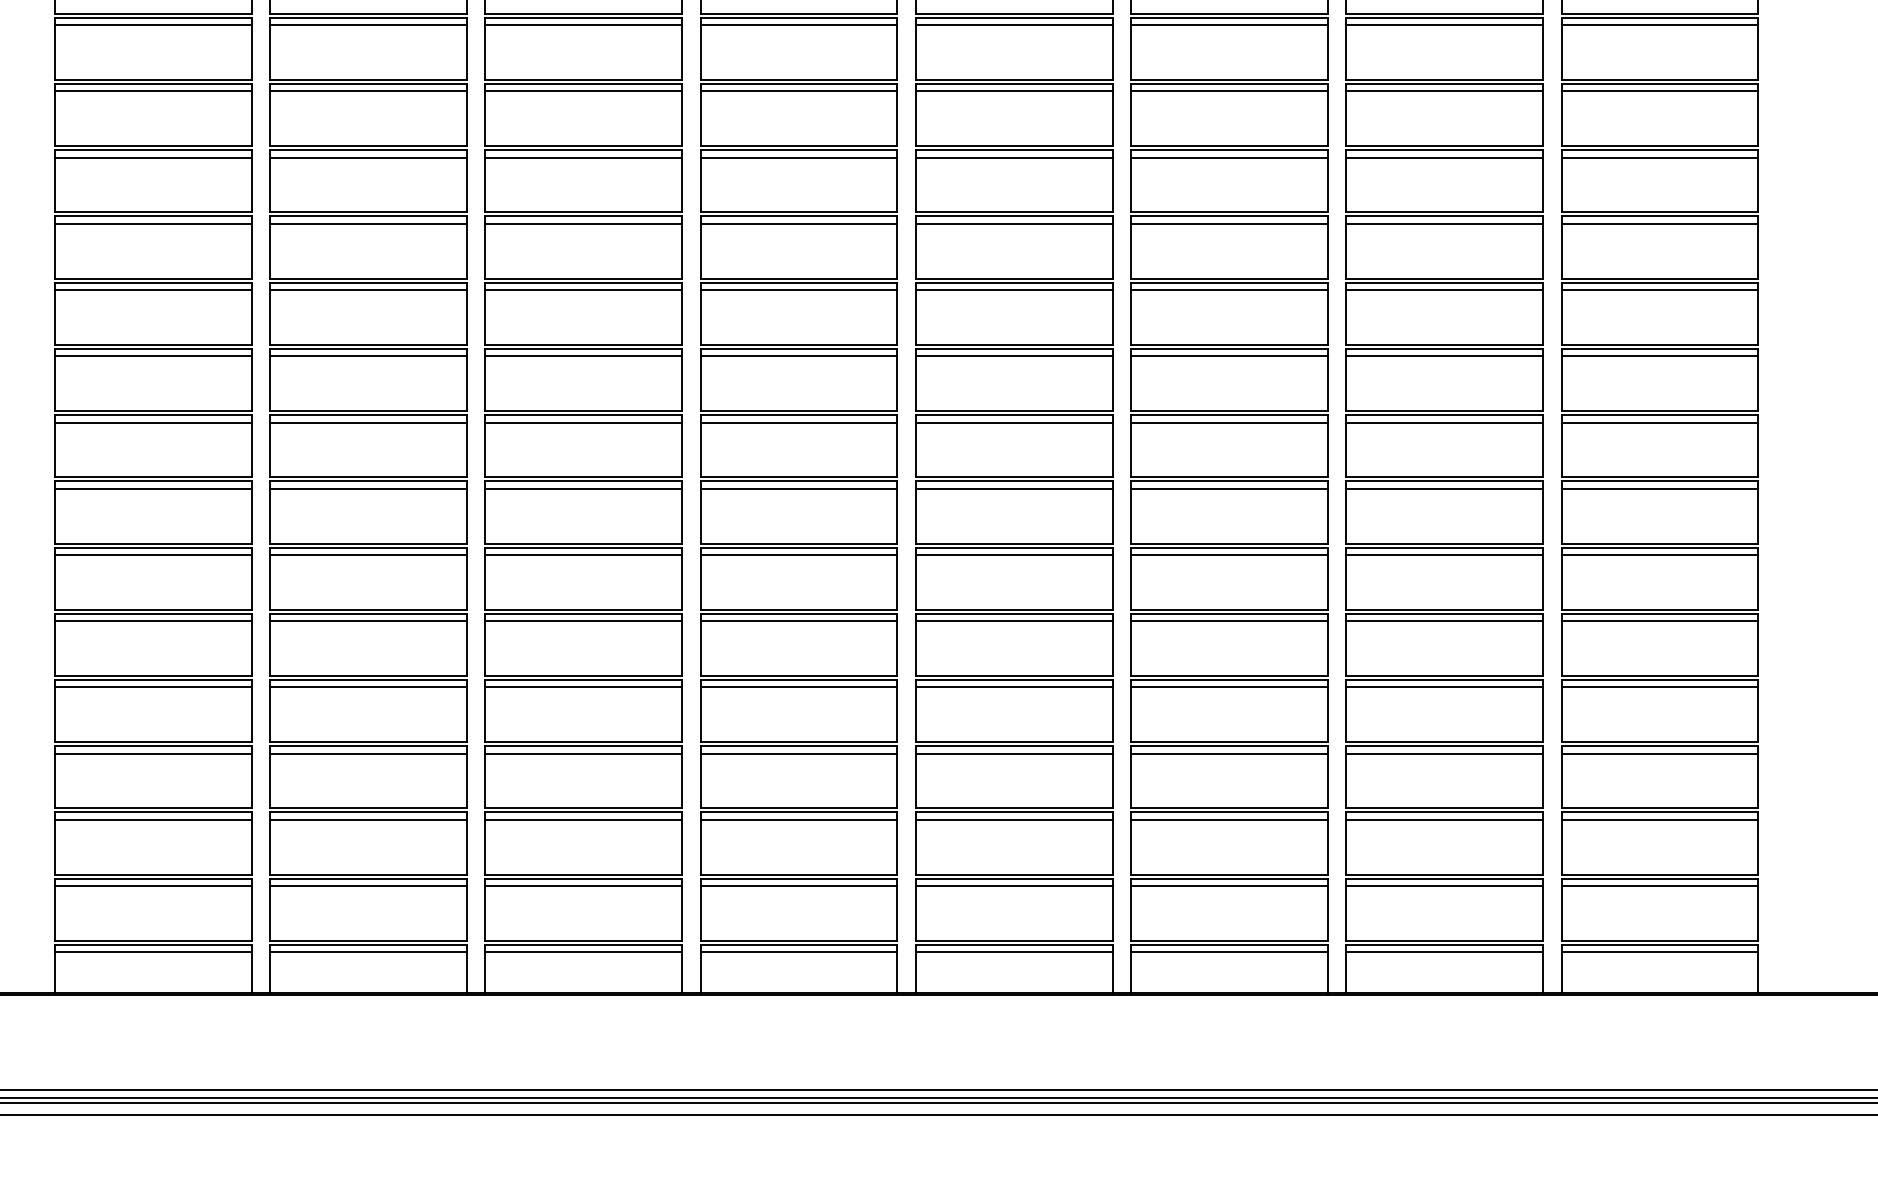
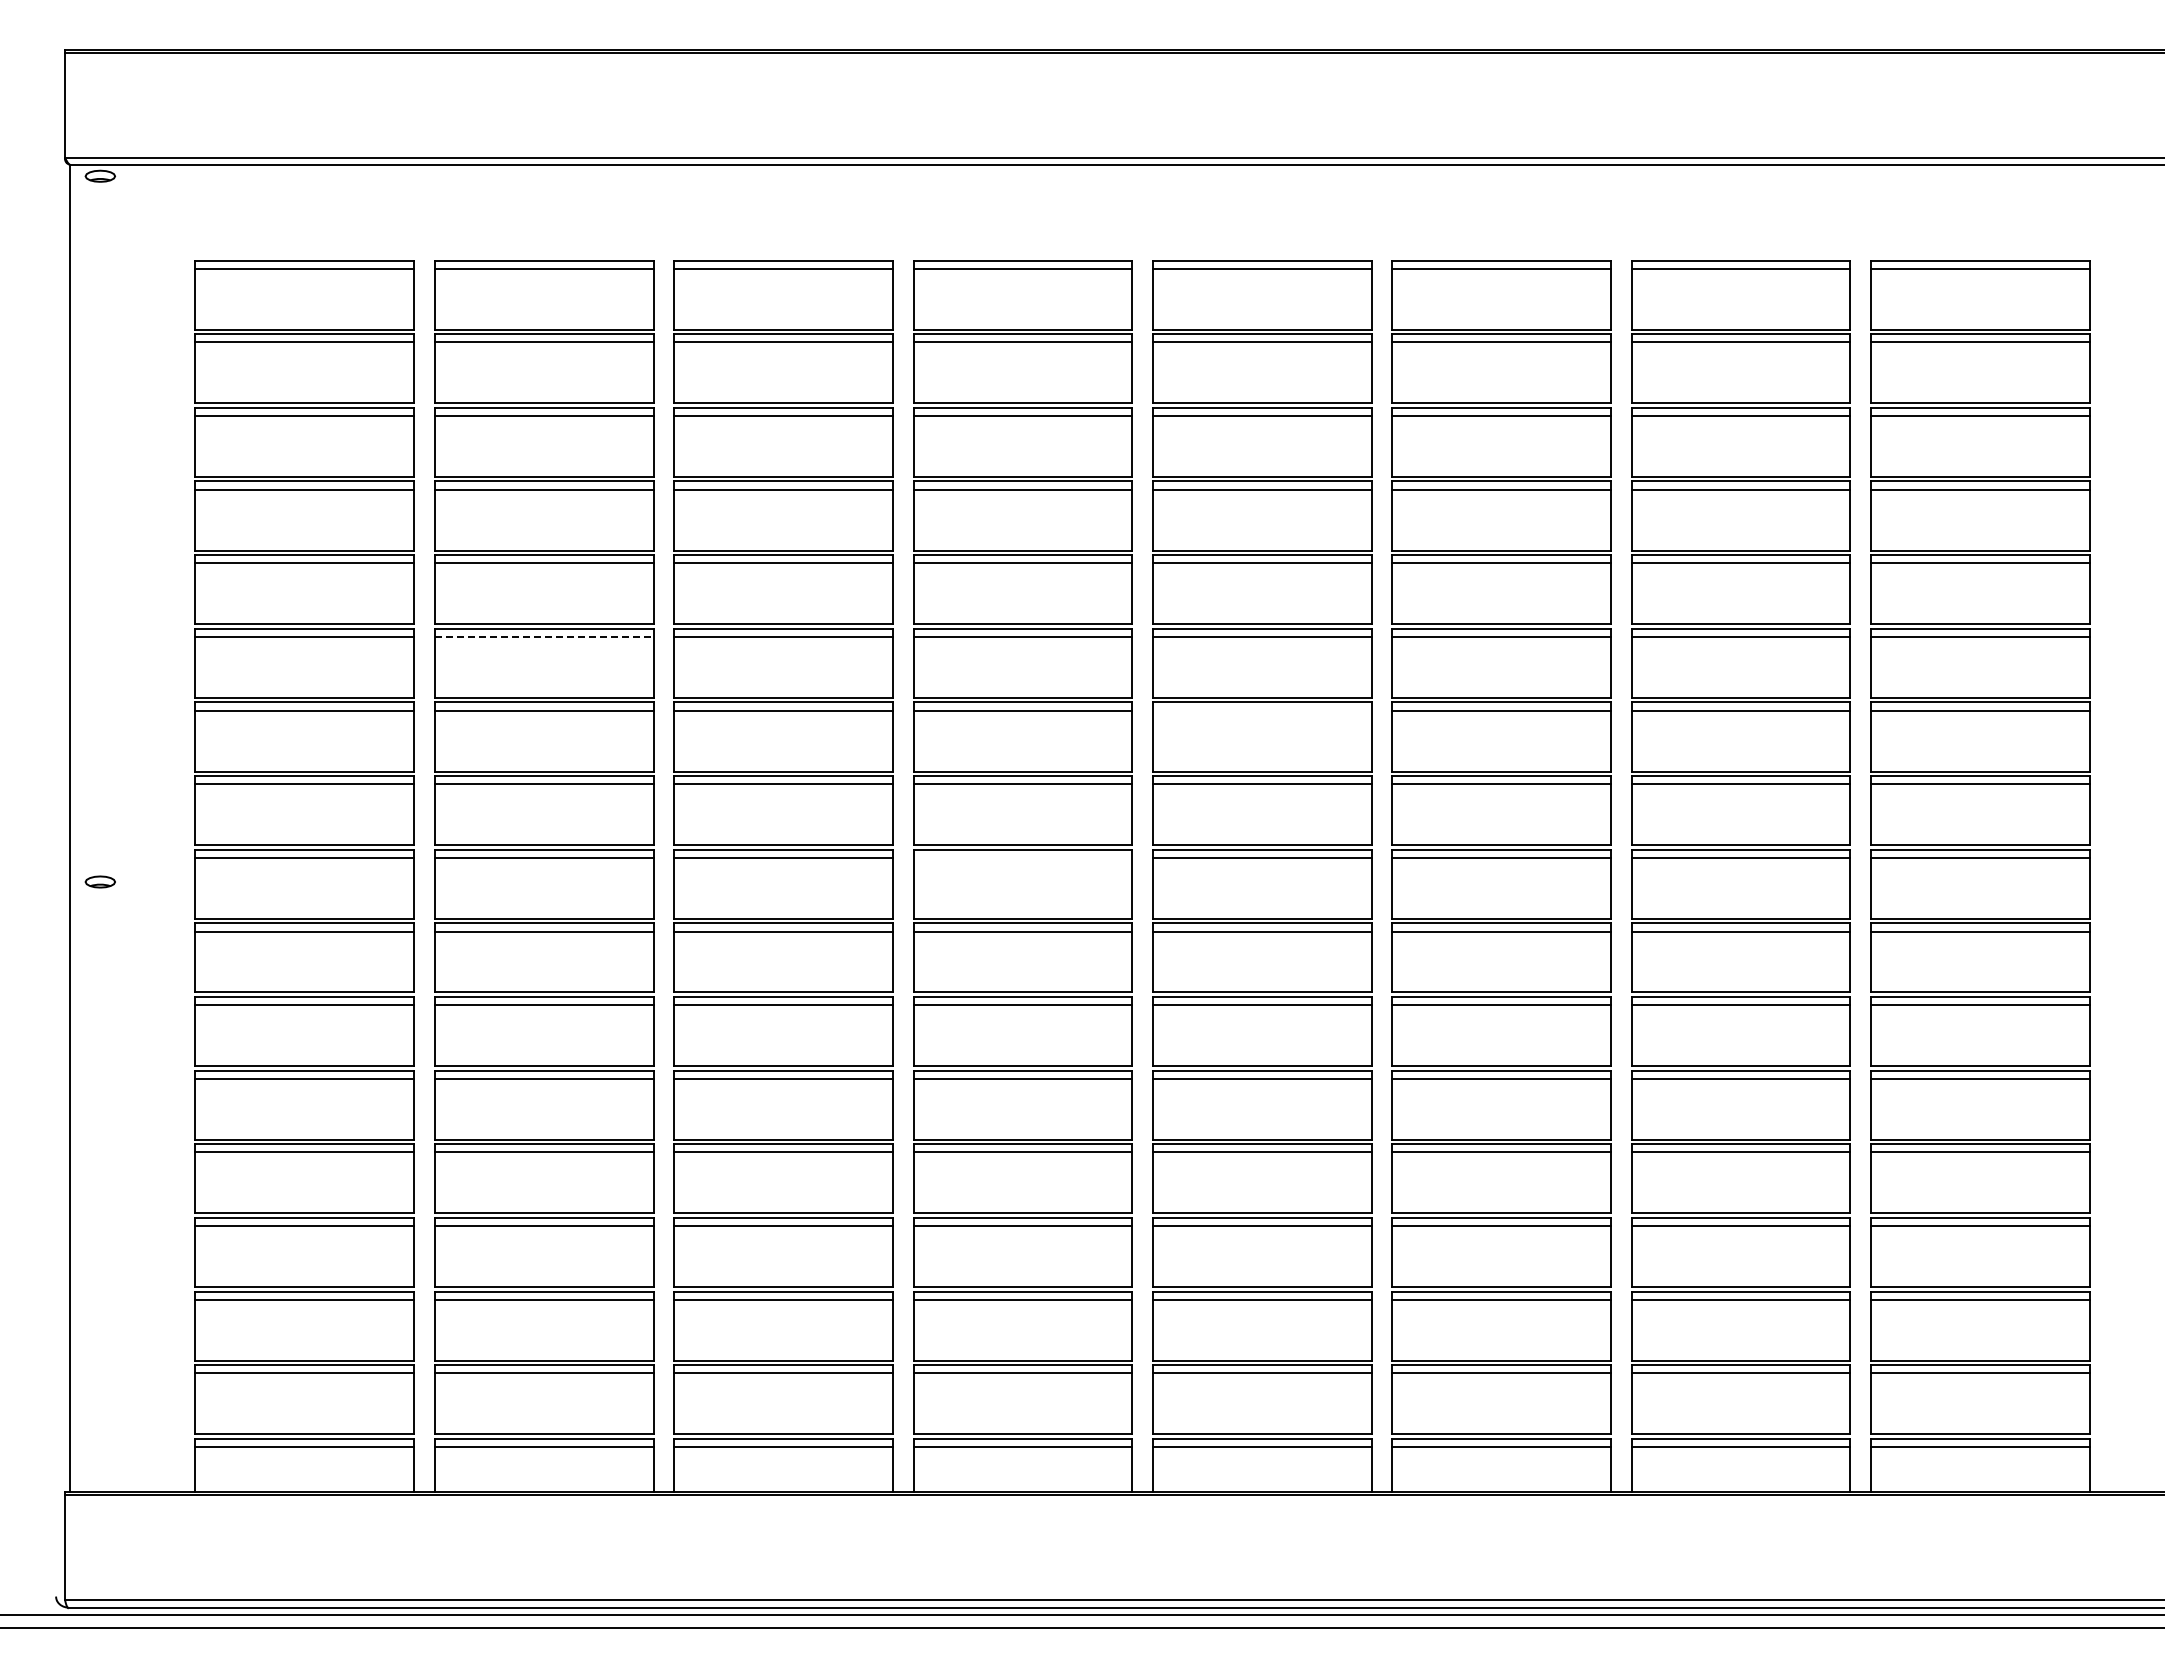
line: (368, 223) -> (544, 636), solid -> dashed
line: (1013, 289) -> (1261, 710), removed
line: (798, 422) -> (1022, 857), removed

